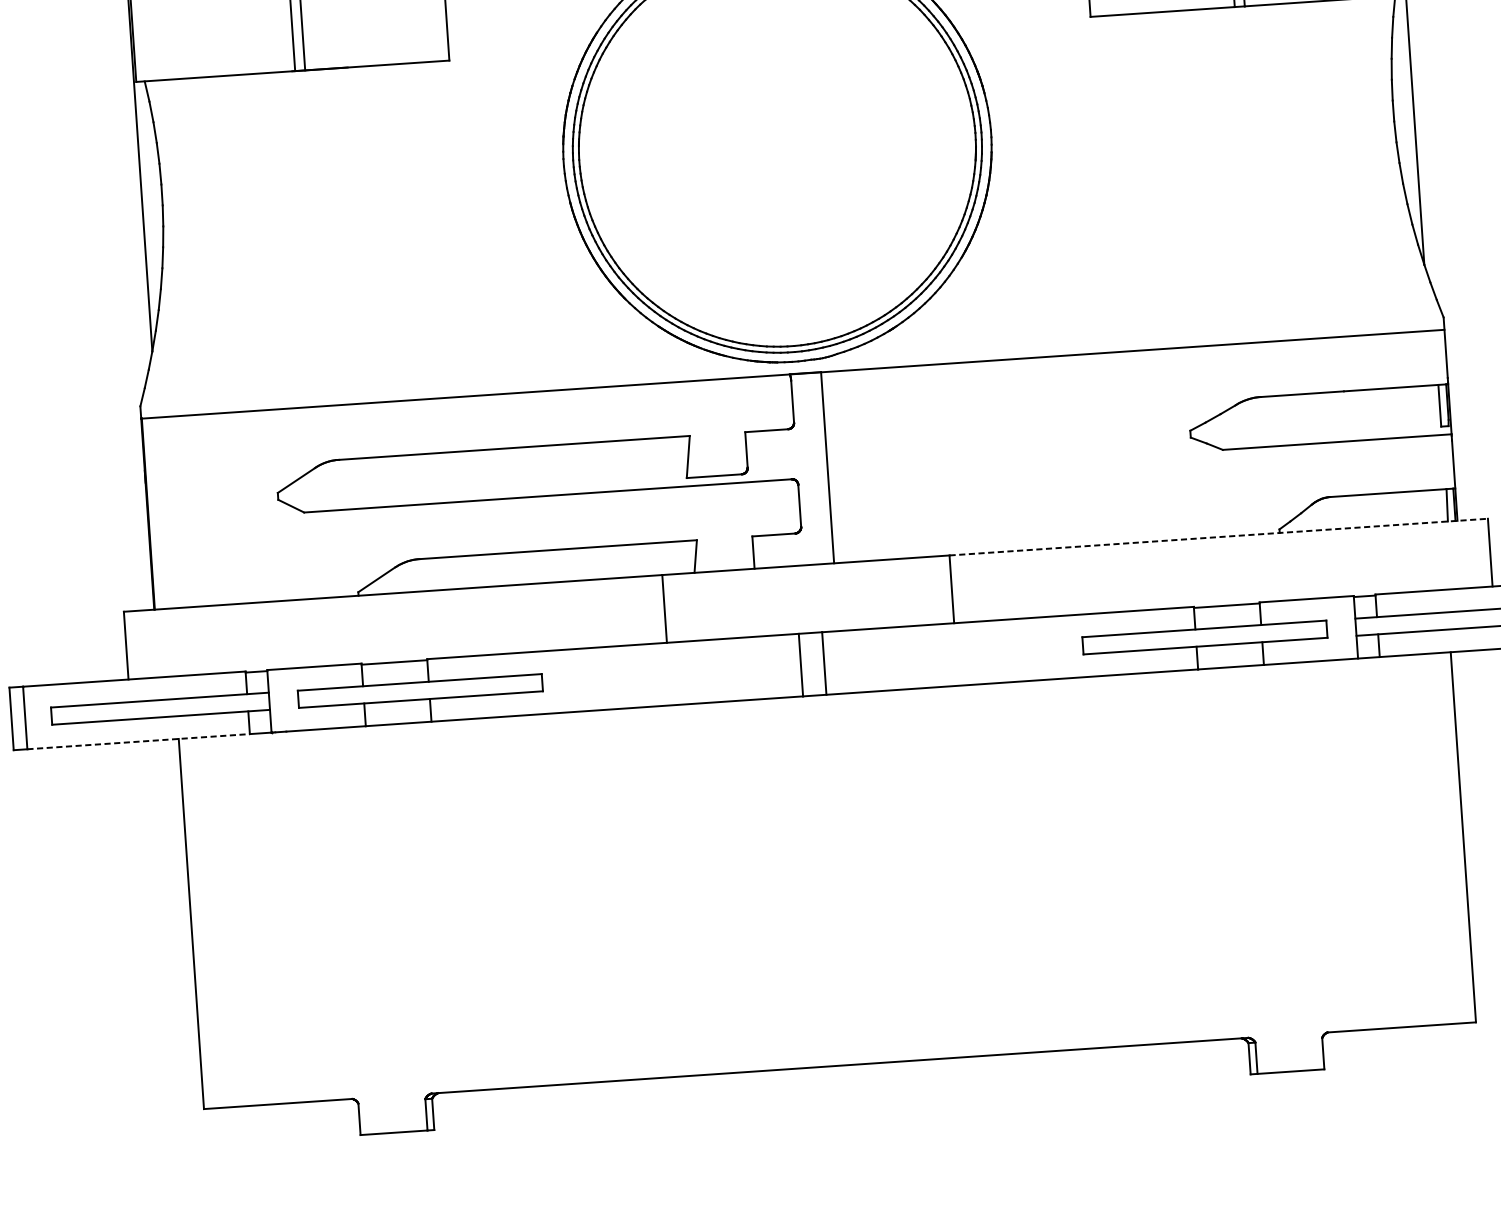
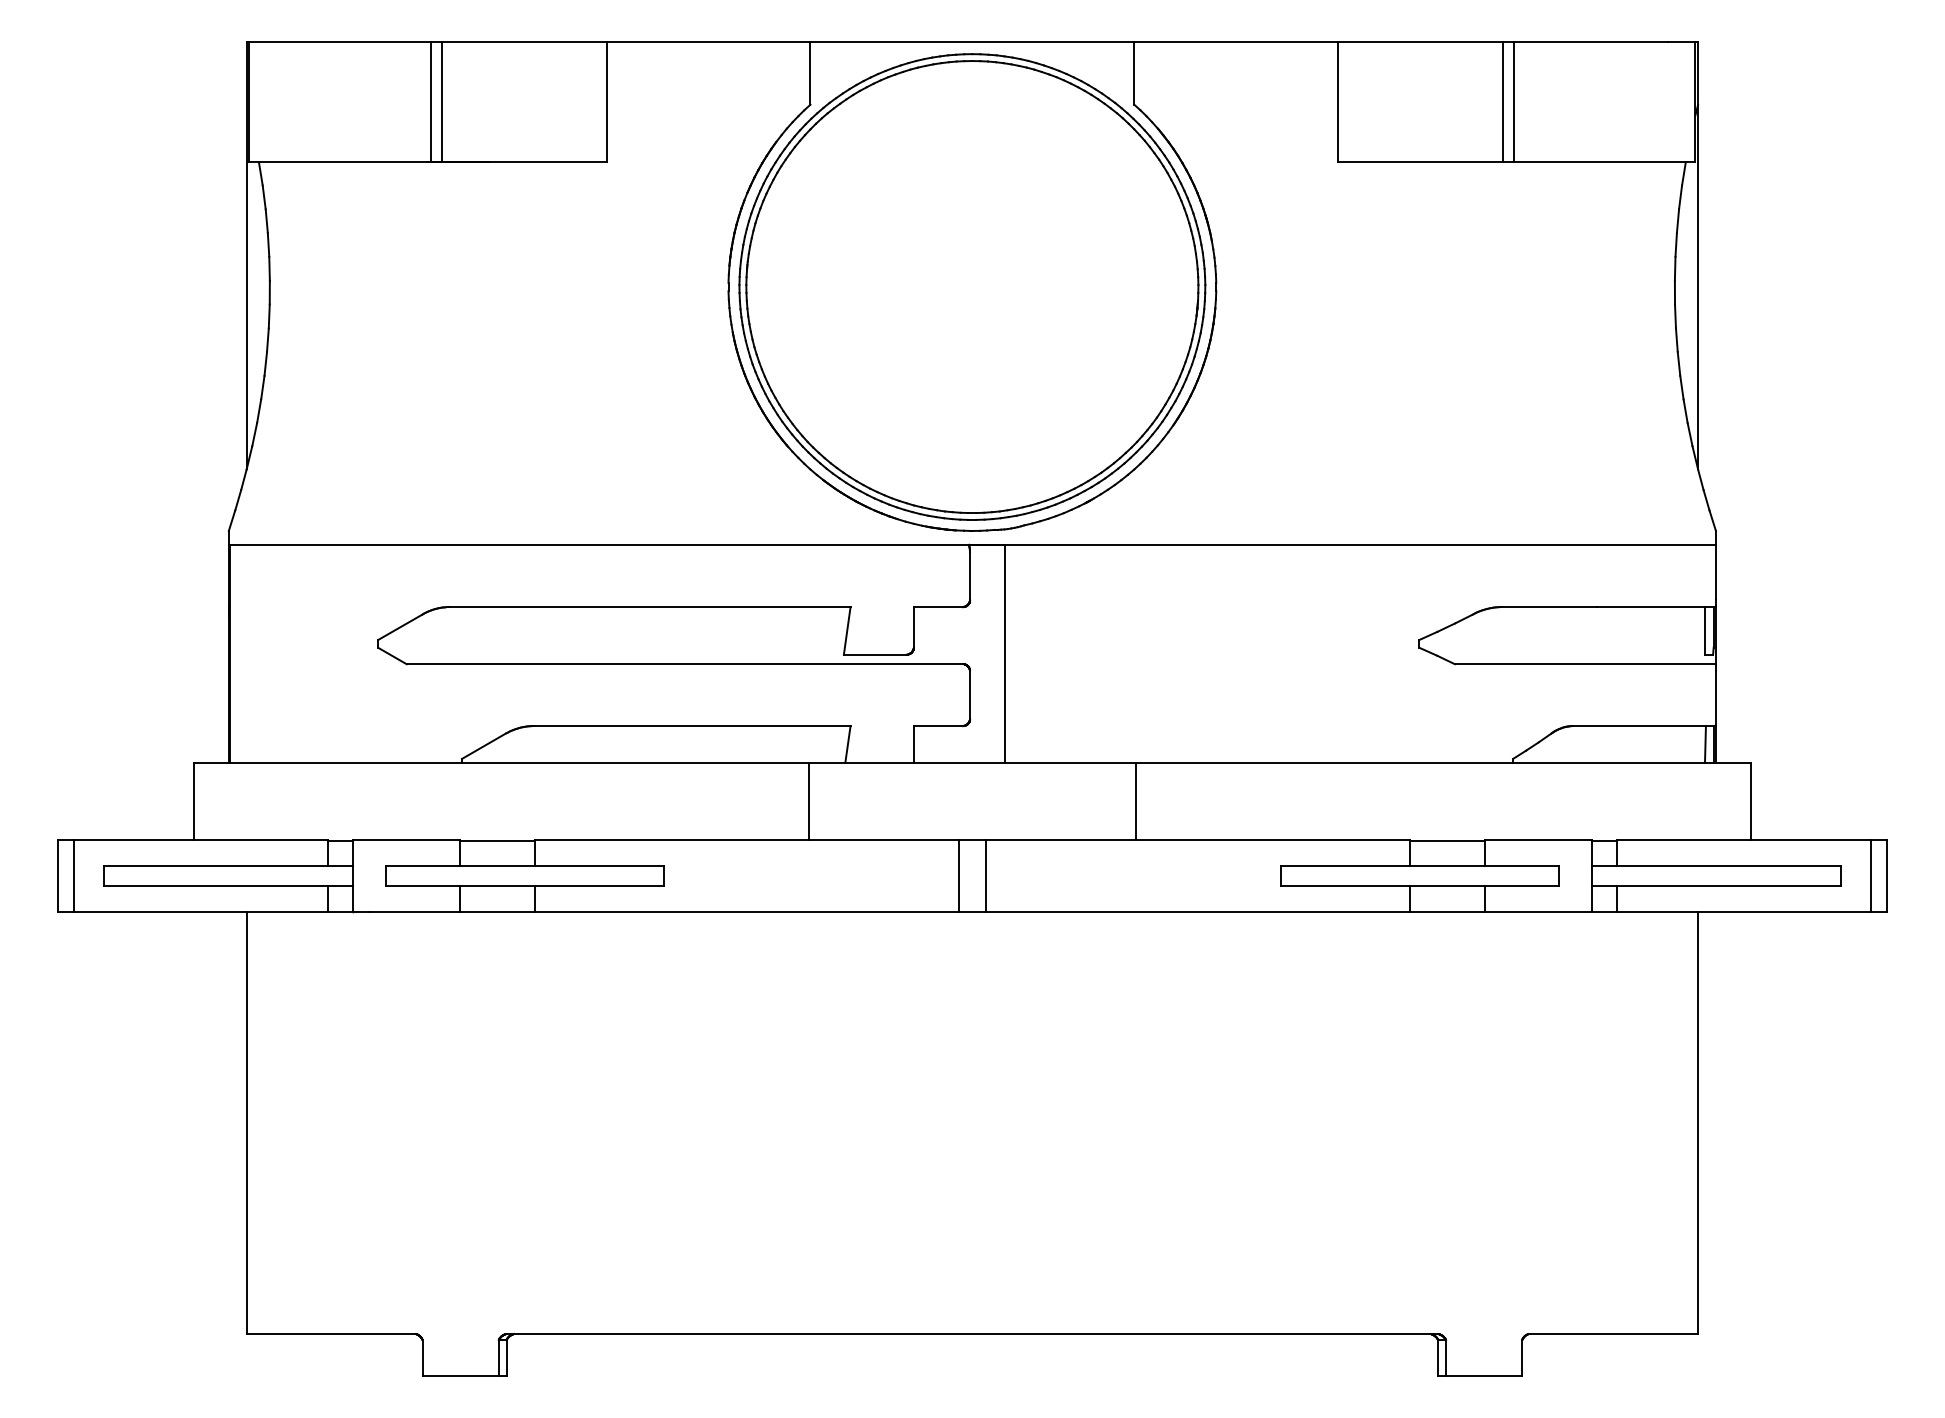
line: (1219, 536) -> (1444, 762), dashed -> solid
line: (138, 741) -> (200, 911), dashed -> solid

